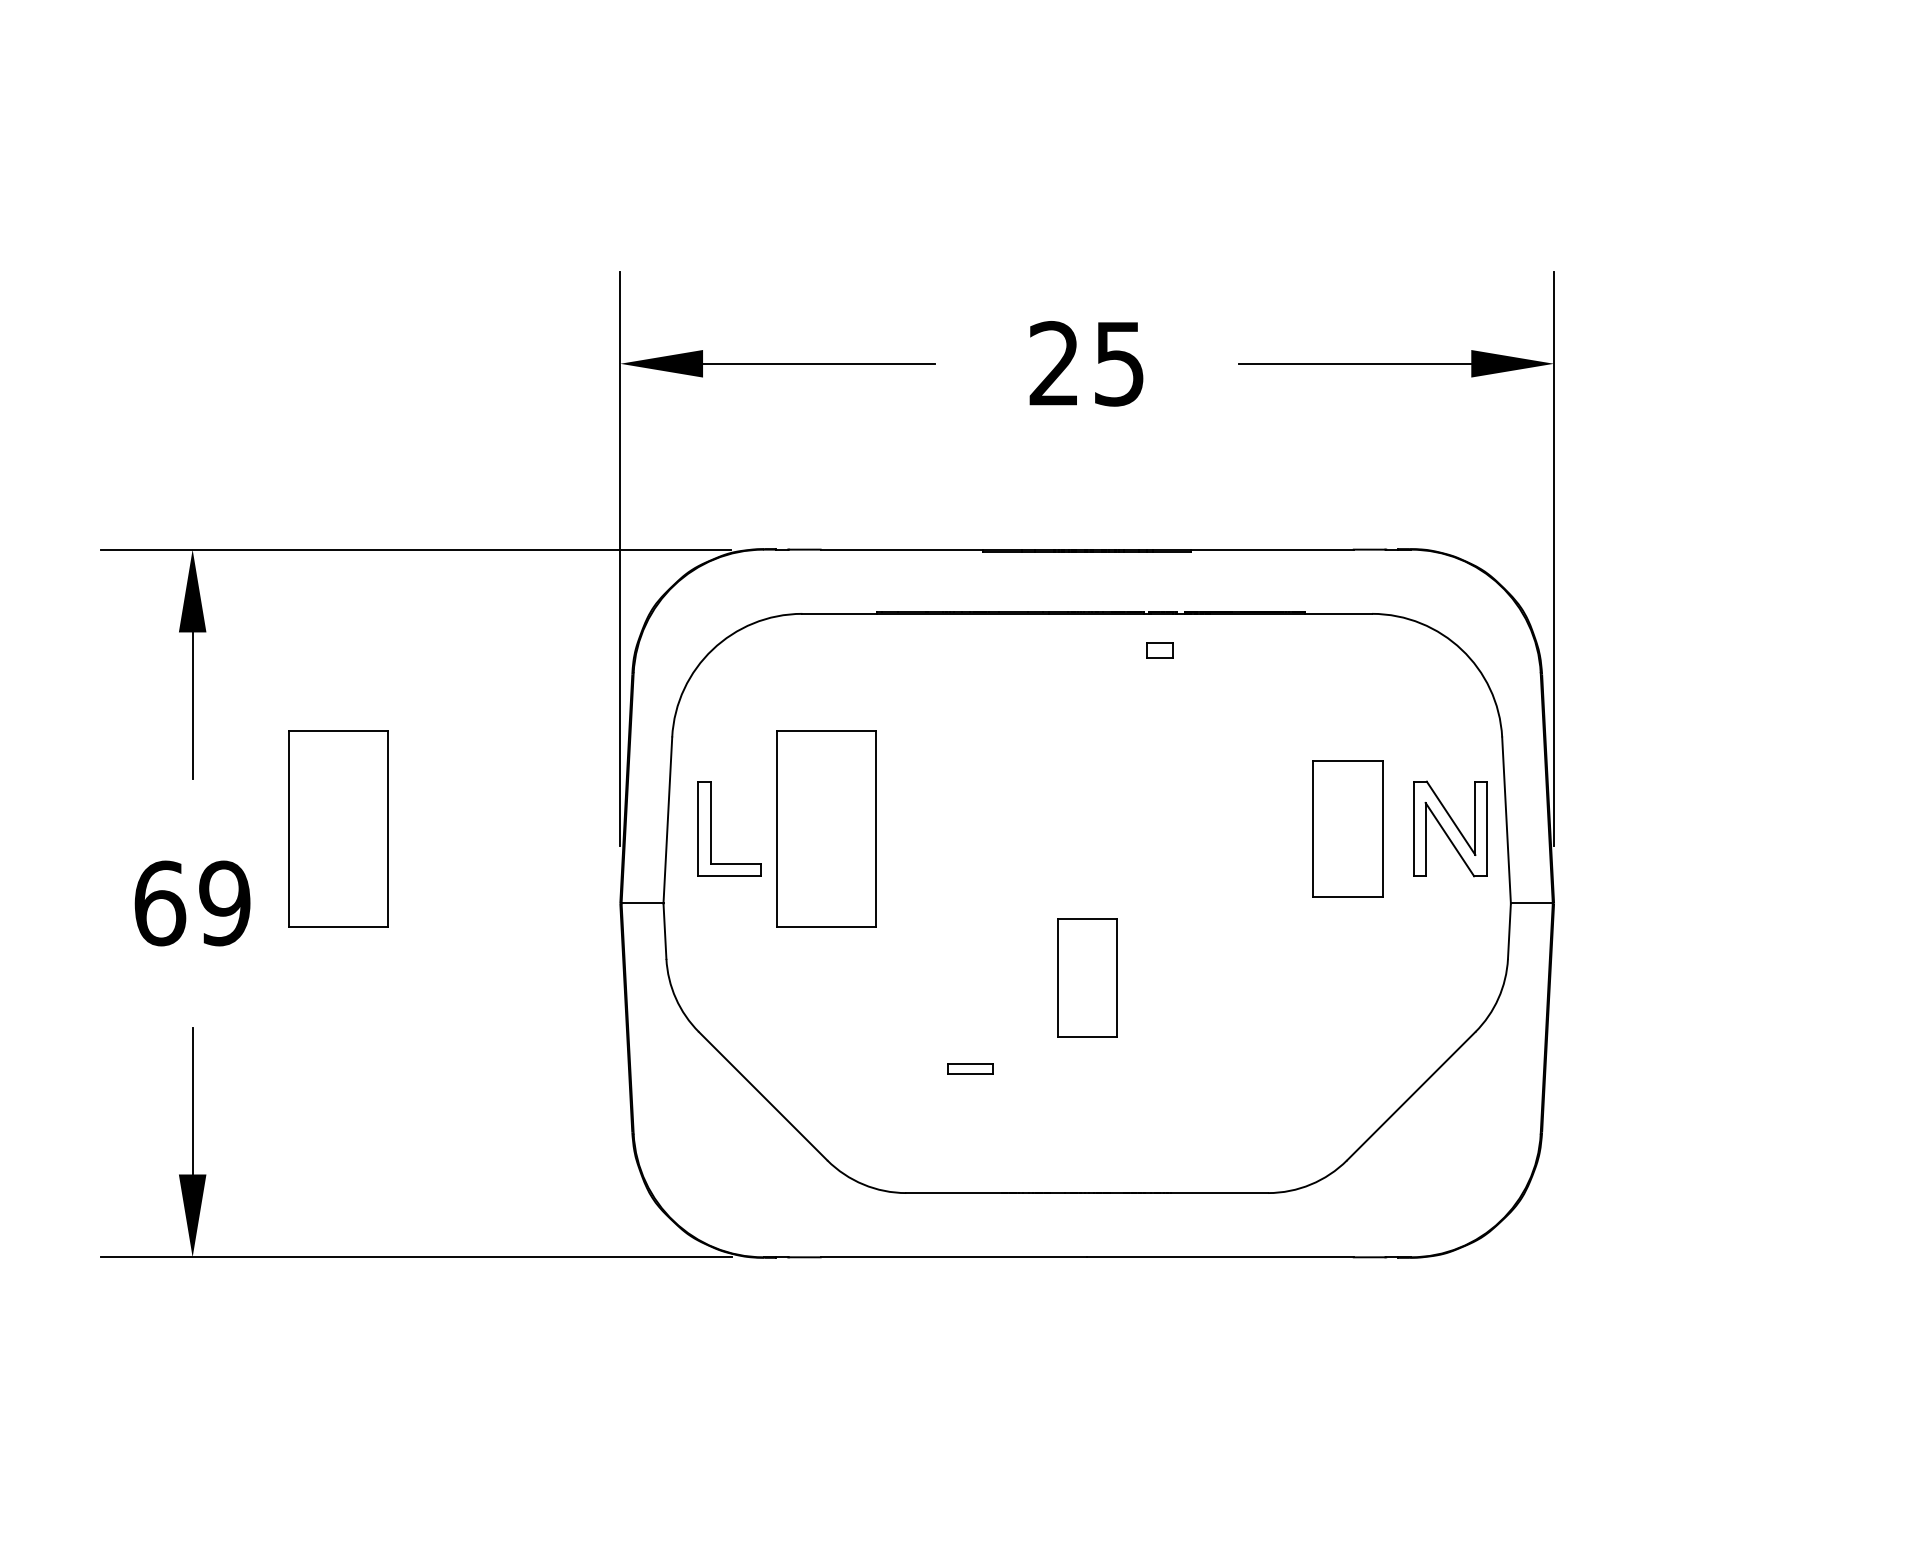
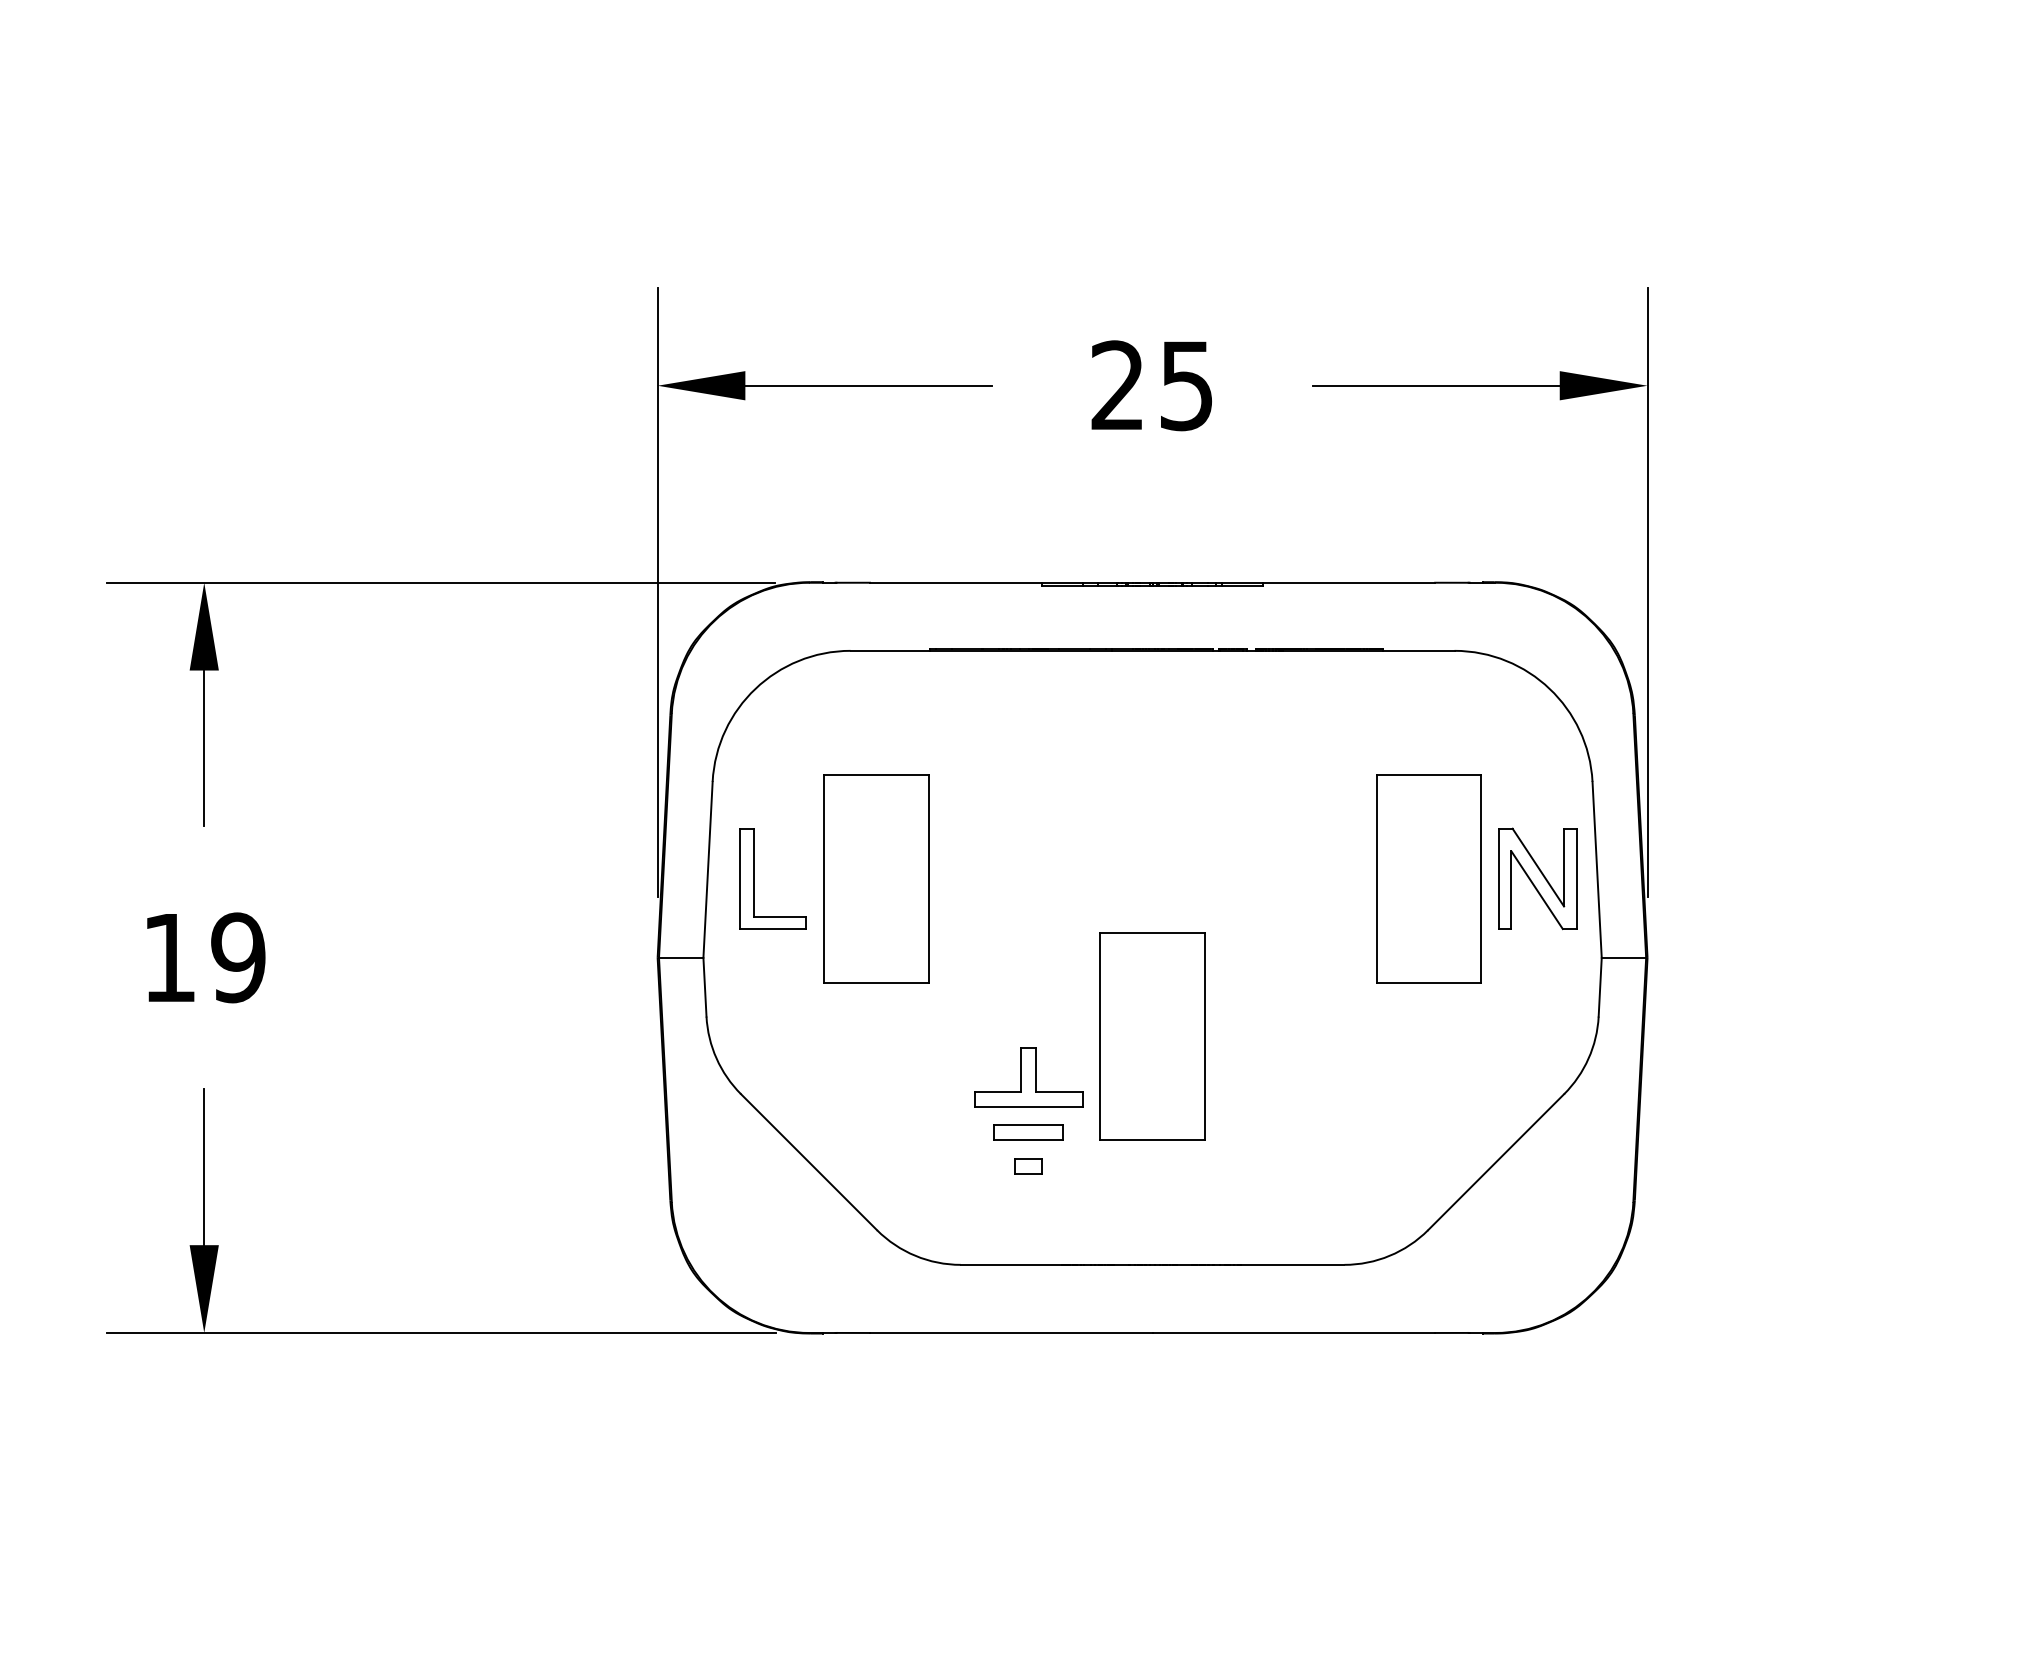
part: (1159, 650) -> (1027, 1166), moved
part: (338, 828) -> (358, 878), removed
part: (1347, 828) -> (1428, 878), size x1.43
text: (160, 903) -> (170, 957), 69 -> 19
part: (1087, 977) -> (1152, 1036), size x1.67
part: (969, 1015) -> (1027, 1076), added
part: (970, 1068) -> (1028, 1132), size x1.43

